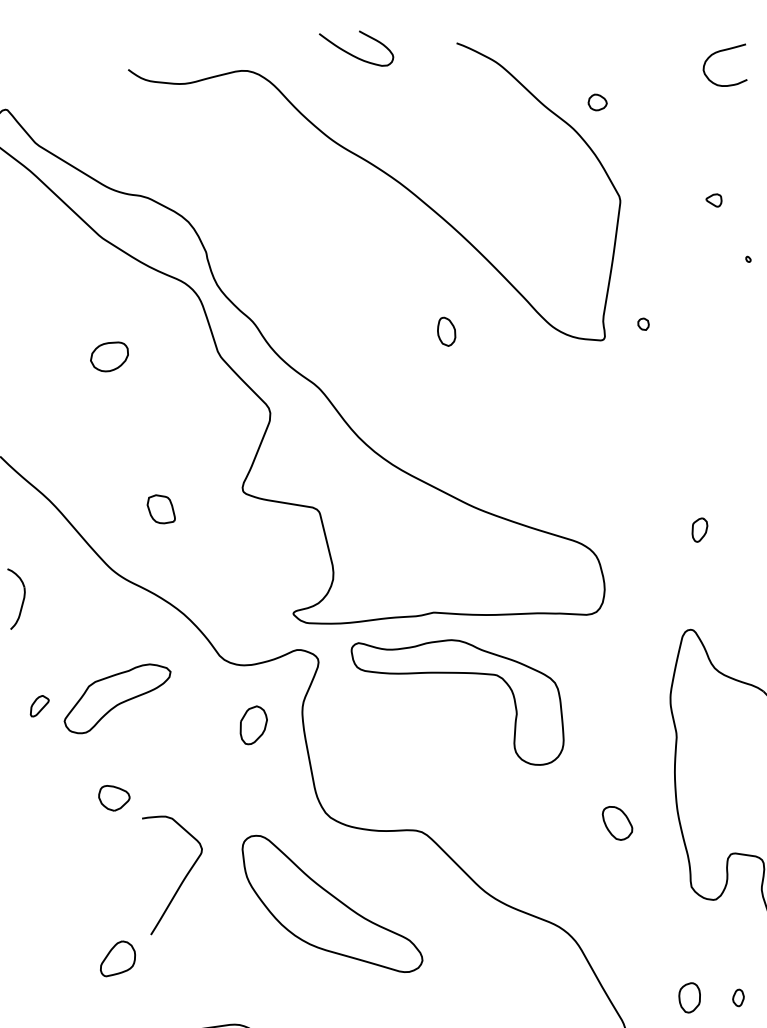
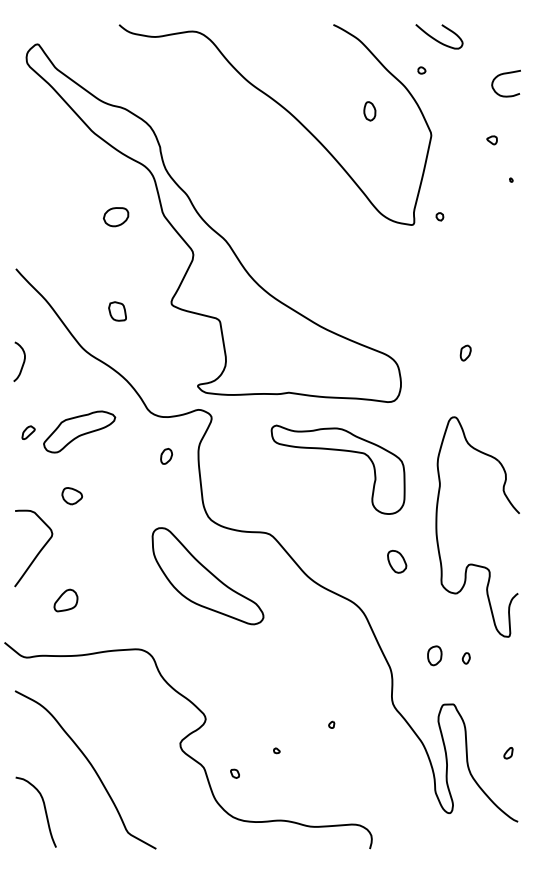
curve: (716, 54) -> (501, 75), moved
curve: (355, 55) -> (438, 40), moved
part: (597, 102) -> (421, 70), size x0.62
part: (446, 332) -> (369, 111), moved
part: (110, 357) -> (116, 217), moved
part: (461, 674) -> (341, 451), moved
part: (253, 725) -> (166, 456), size x0.62
part: (618, 822) -> (397, 561), moved
curve: (184, 876) -> (39, 550), moved

